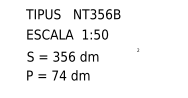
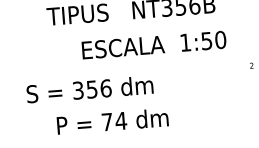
text: (67, 34) -> (153, 45), moved
text: (62, 56) -> (89, 89), moved

